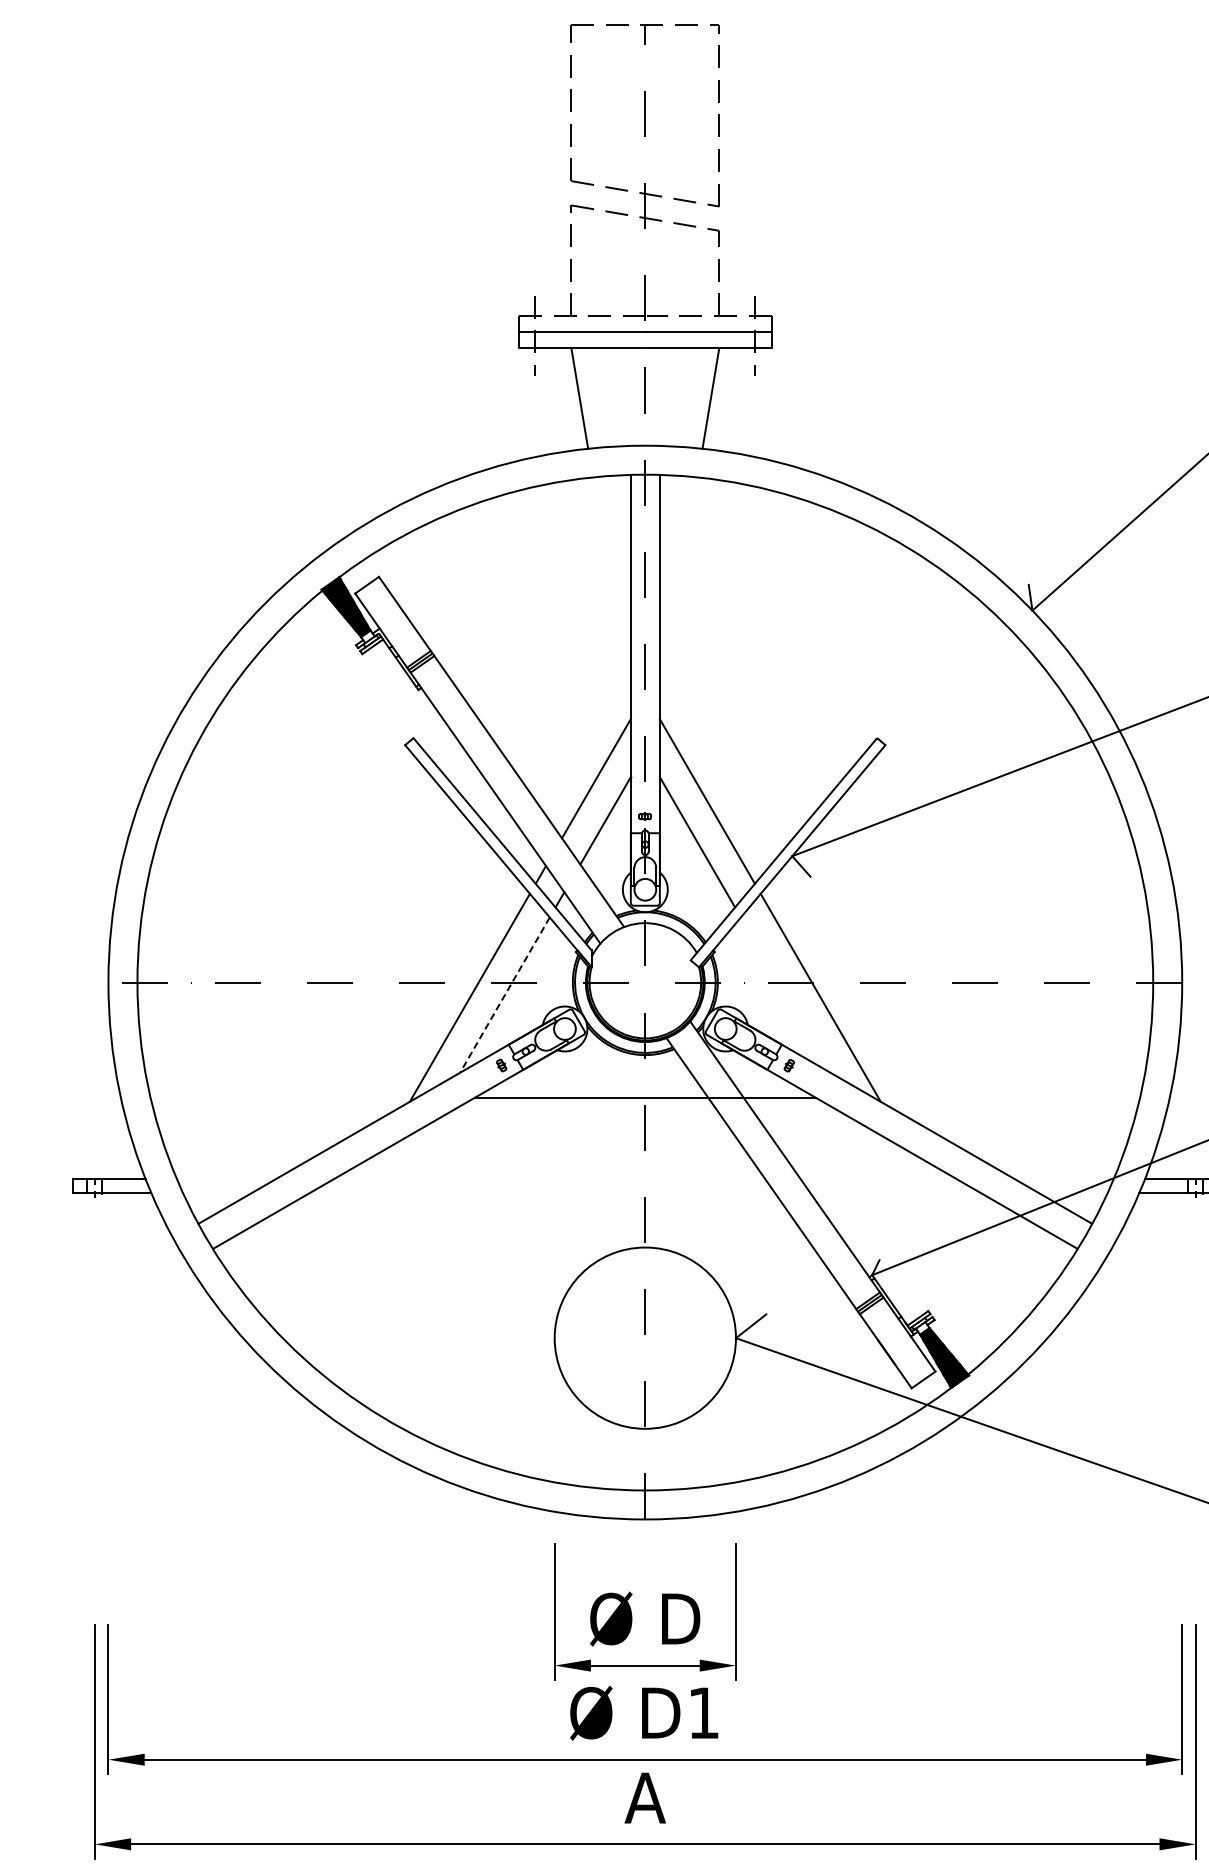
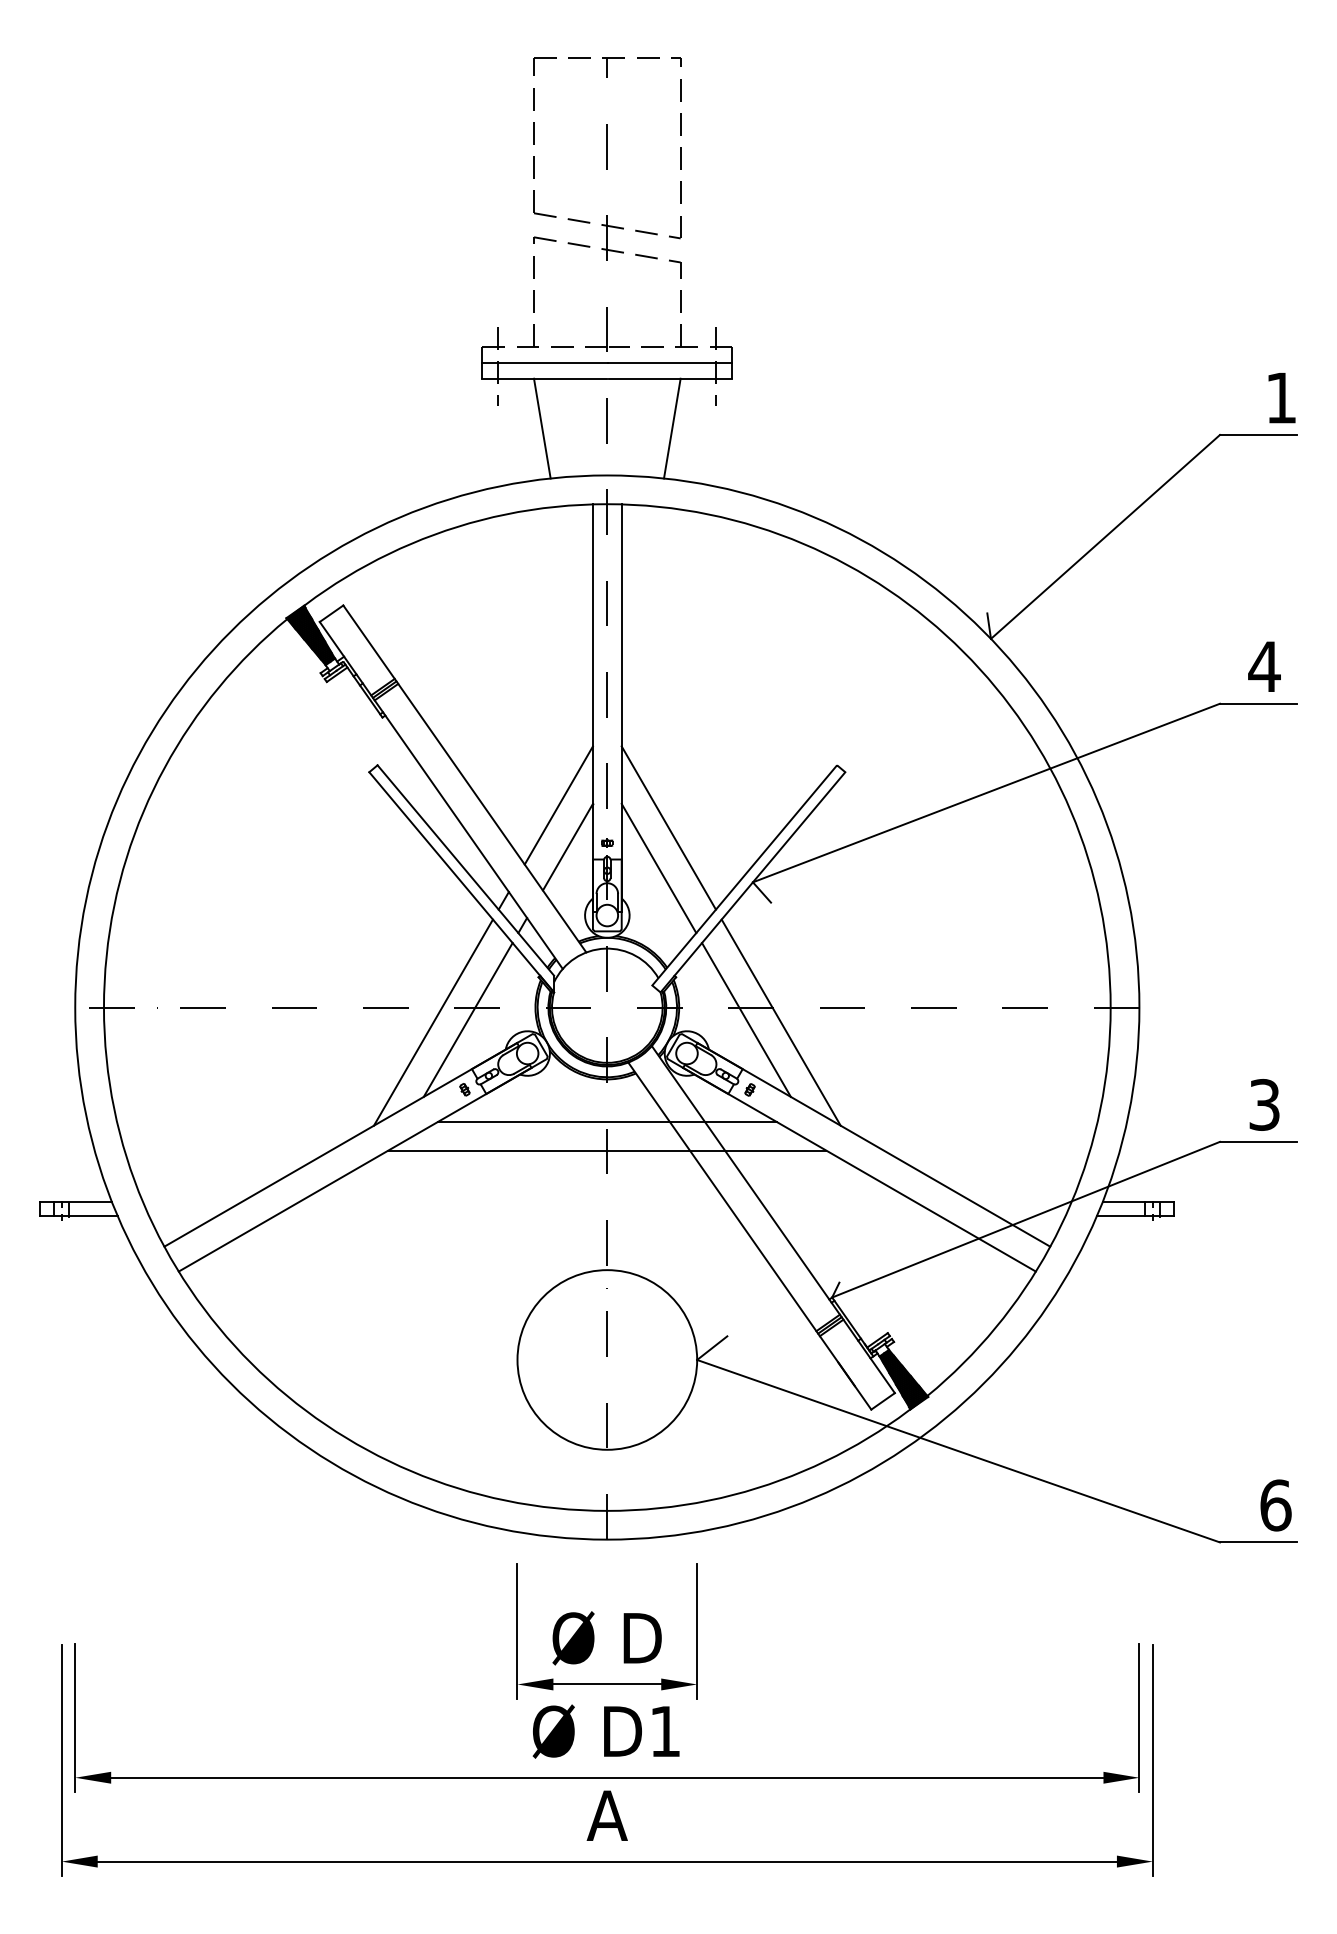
line: (505, 994) -> (468, 1019), dashed -> solid
line: (785, 994) -> (746, 1019), added
line: (645, 1126) -> (607, 1150), added

